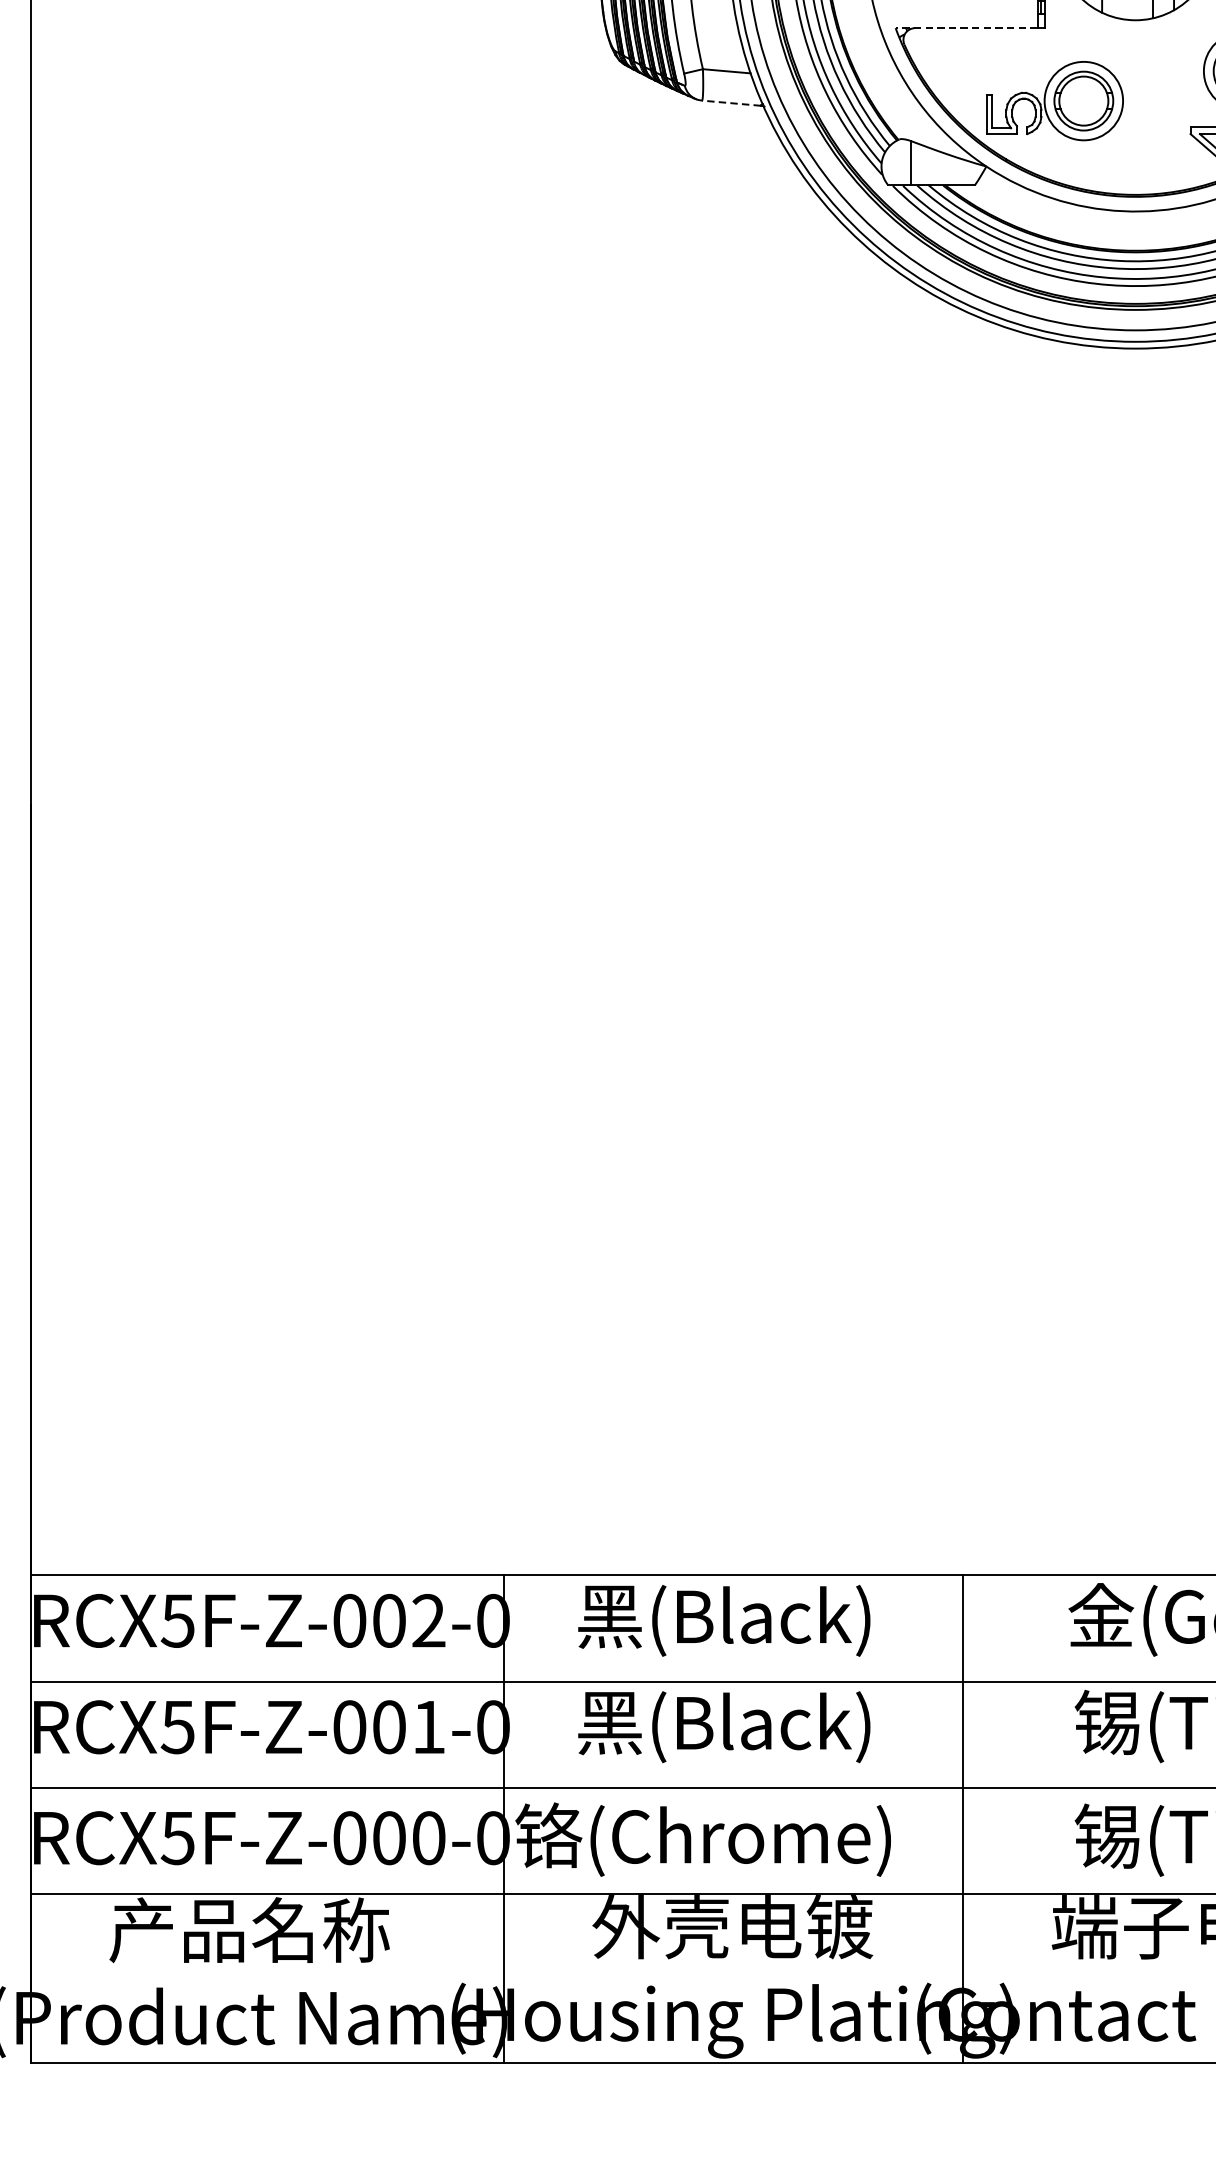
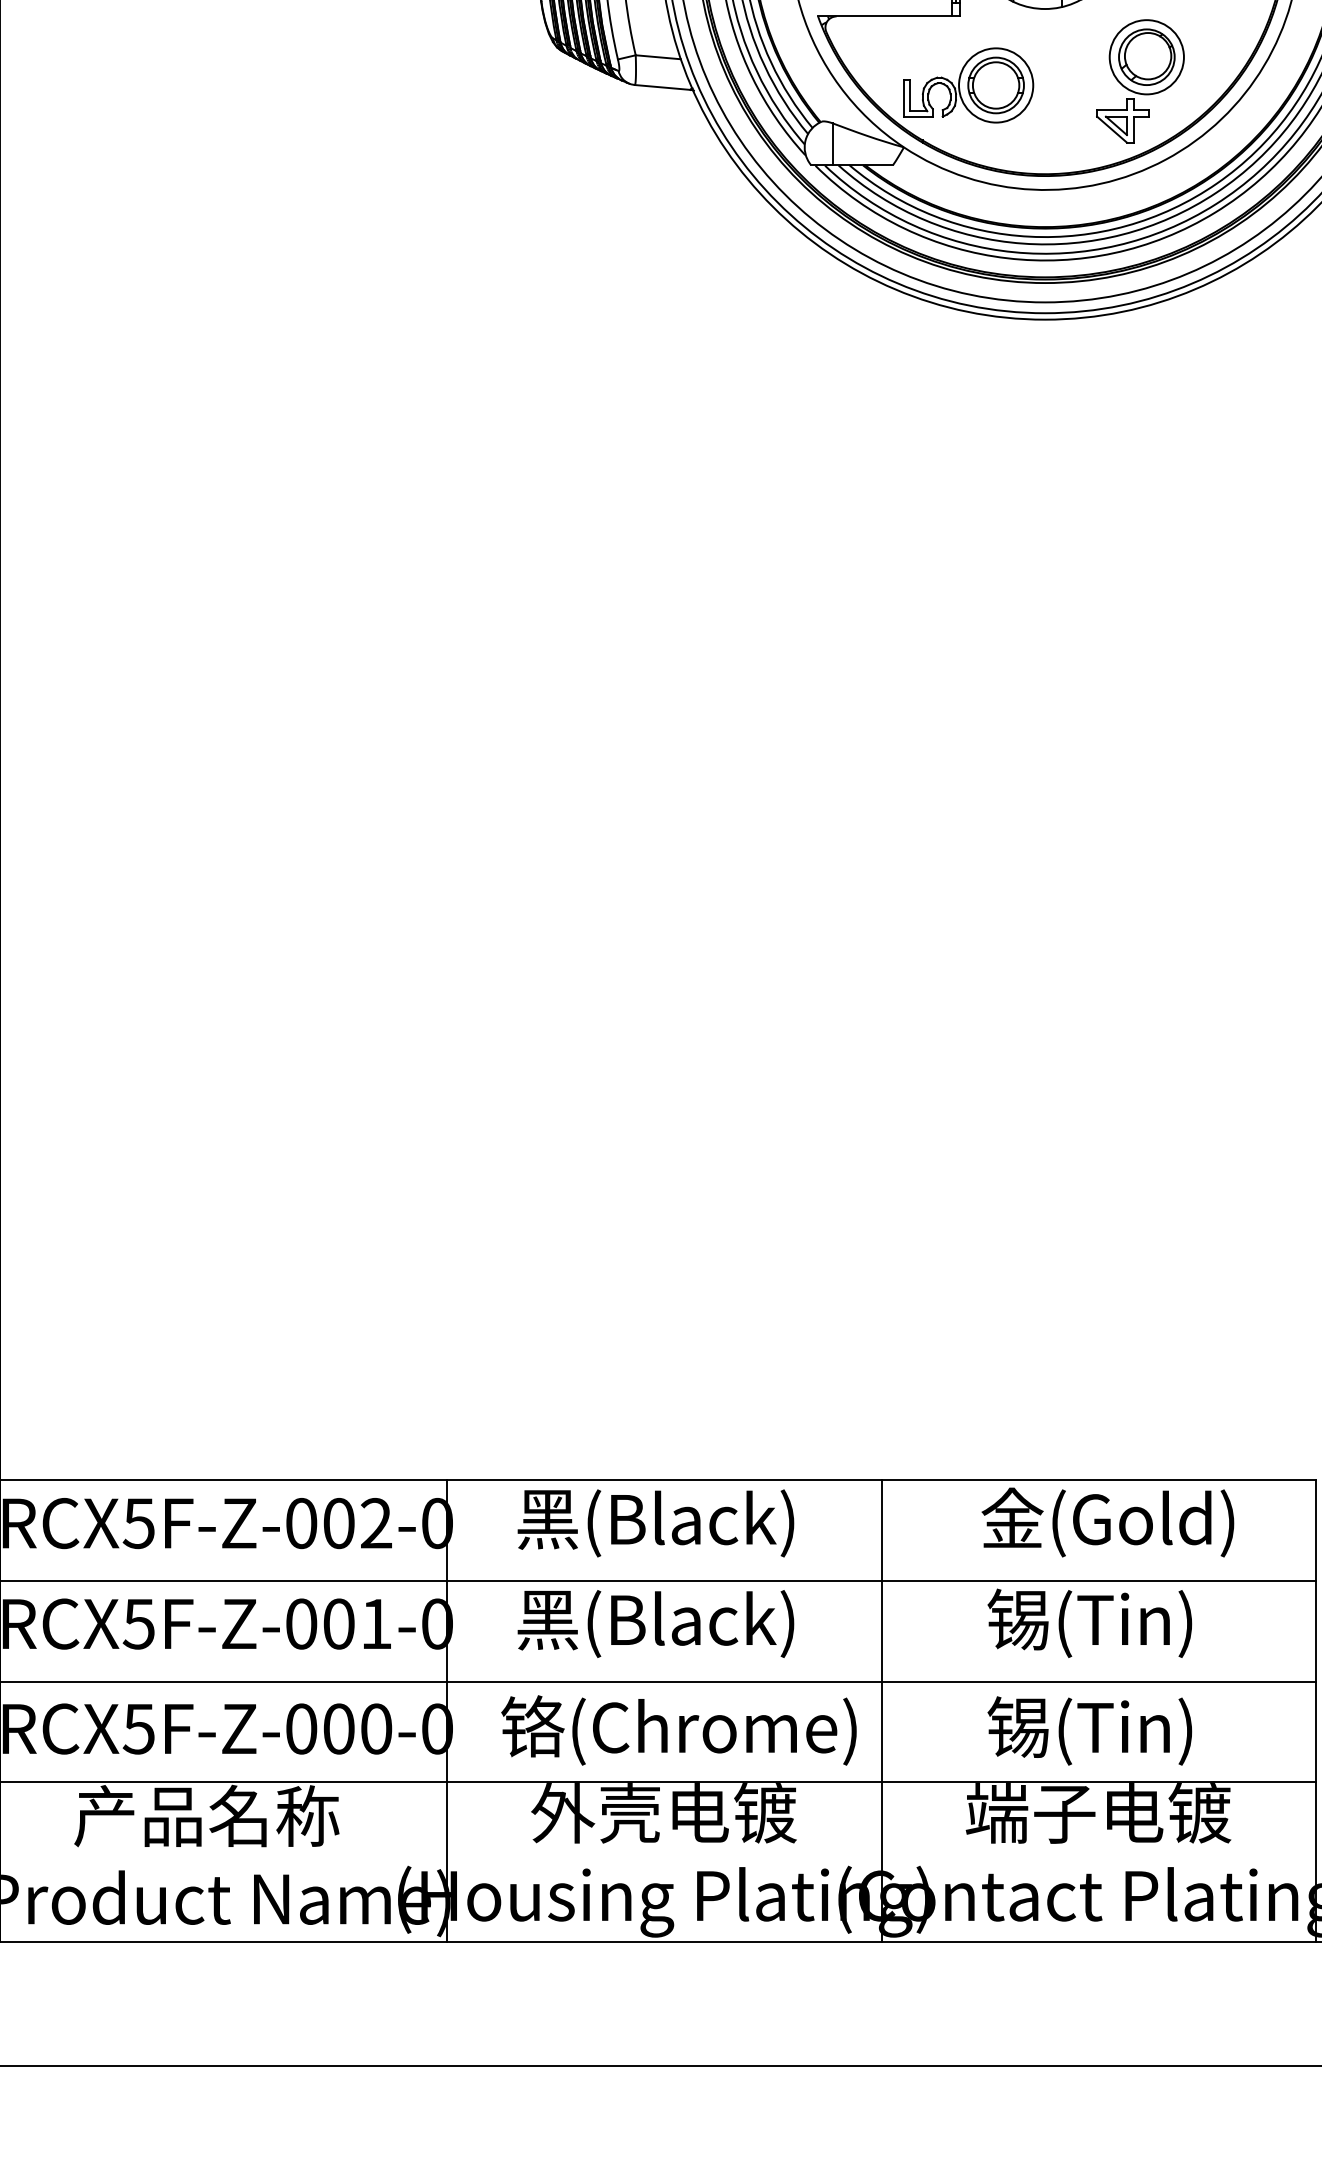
line: (965, 28) -> (884, 16), dashed -> solid
line: (731, 103) -> (662, 87), dashed -> solid
text: (702, 1839) -> (678, 1730), moved

